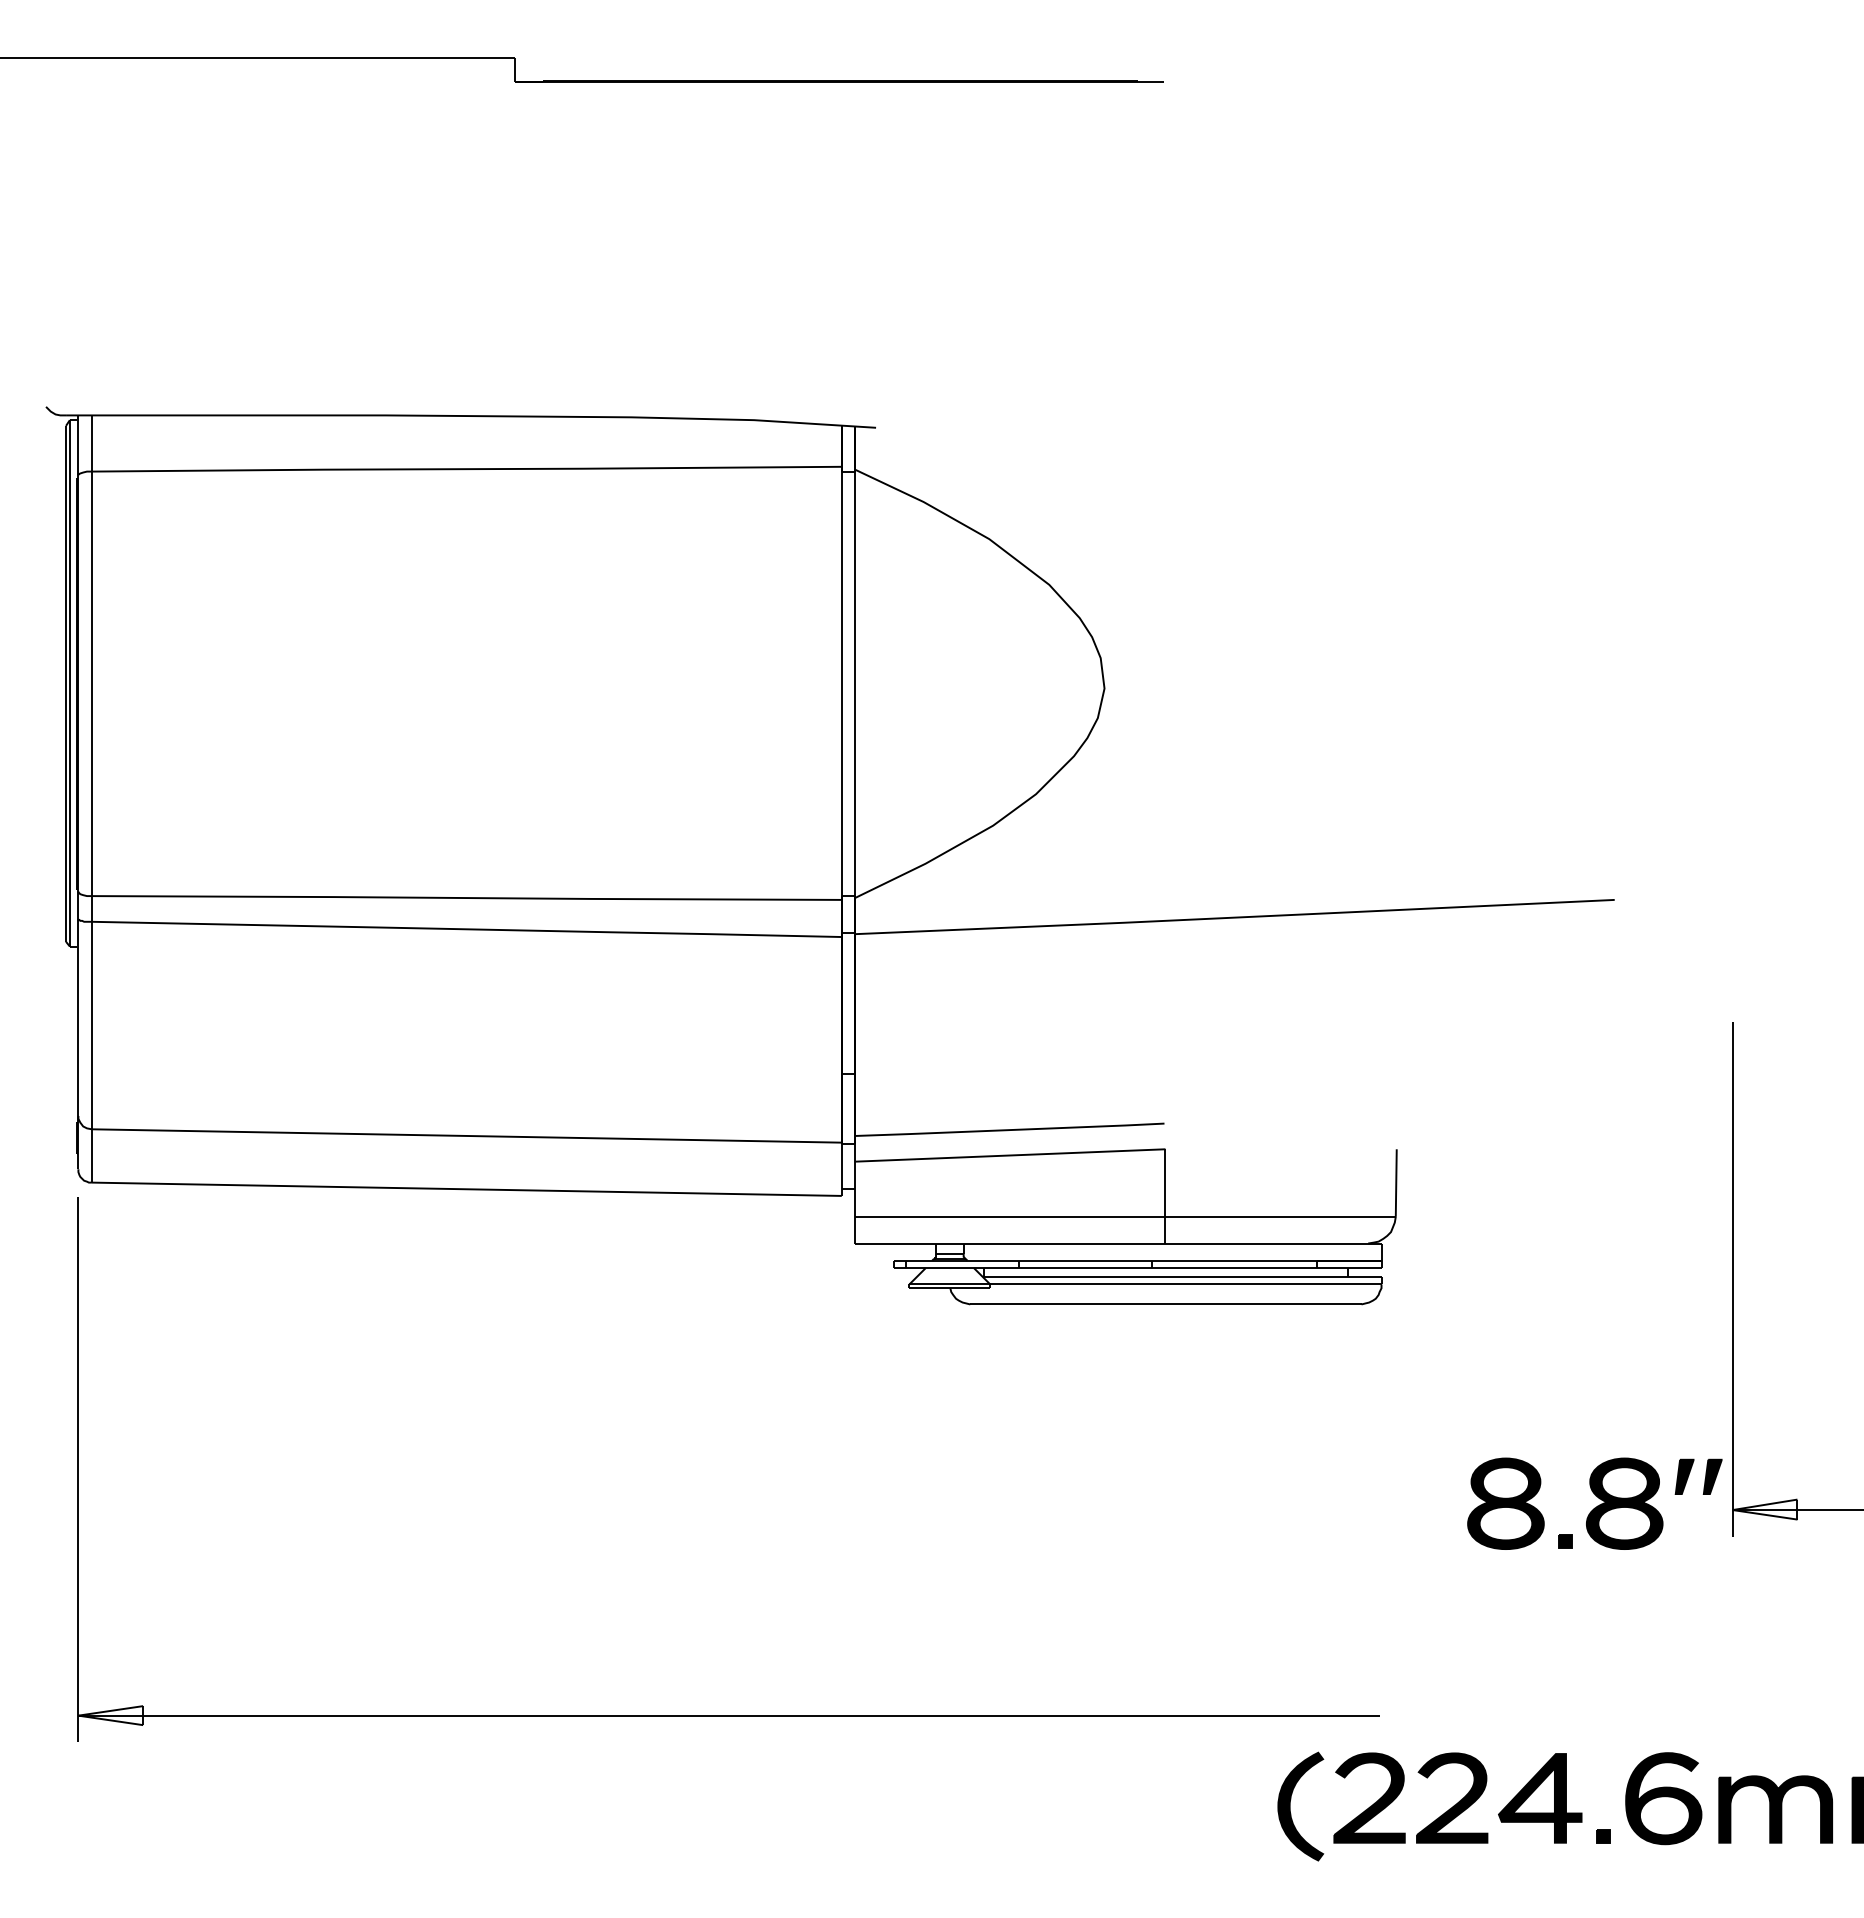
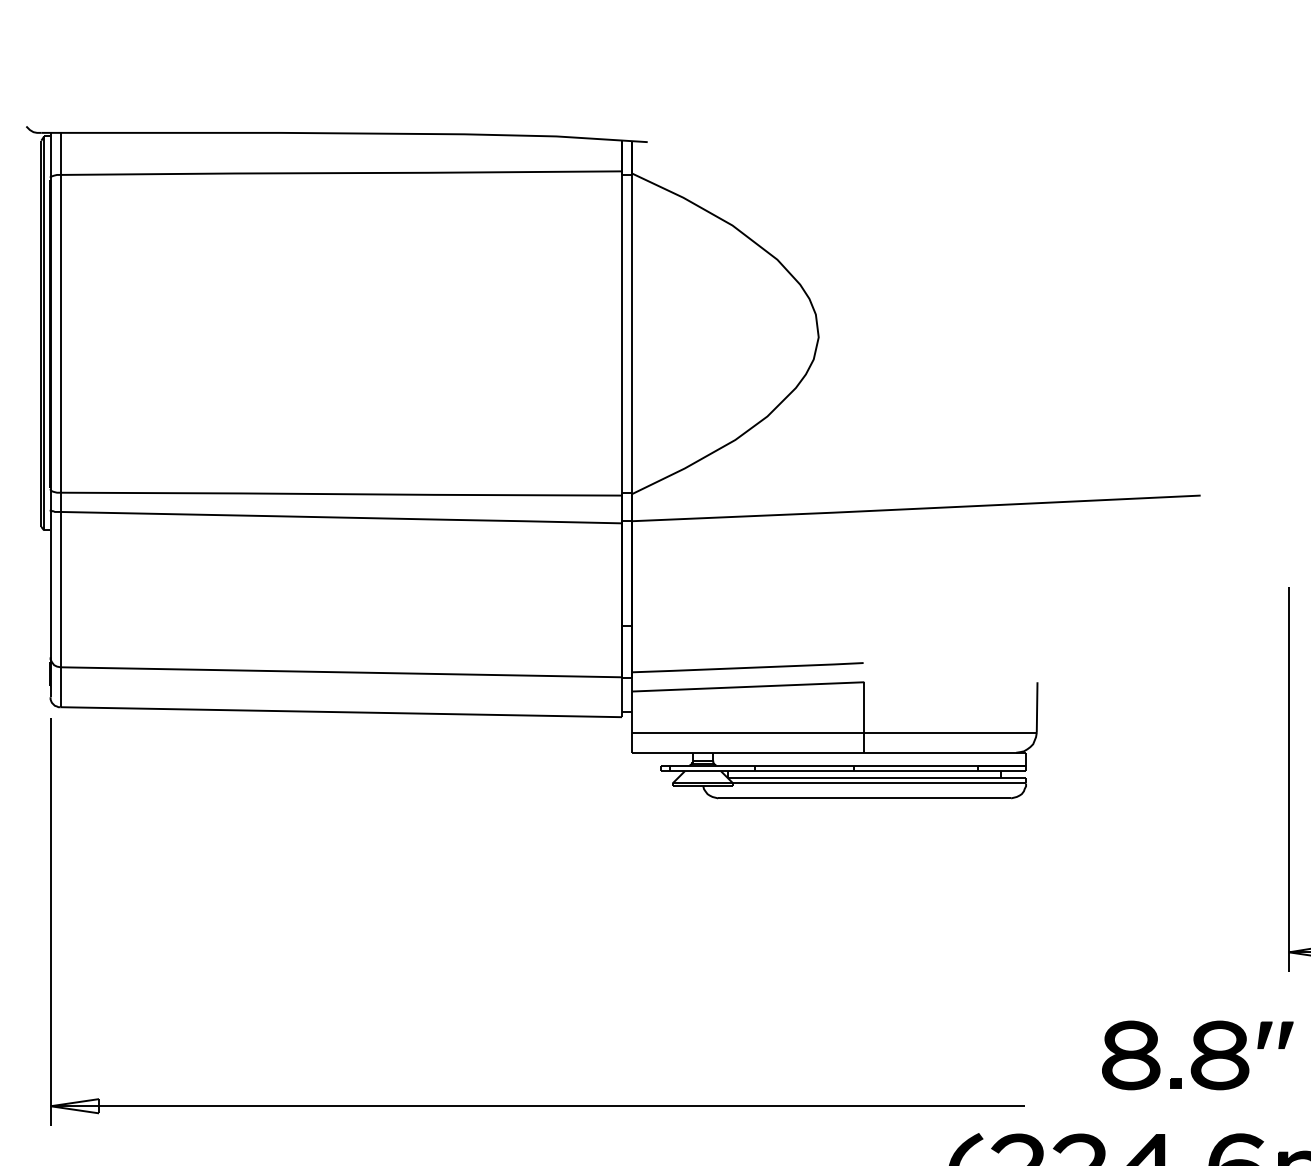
part: (1594, 1503) -> (1197, 1055), moved

